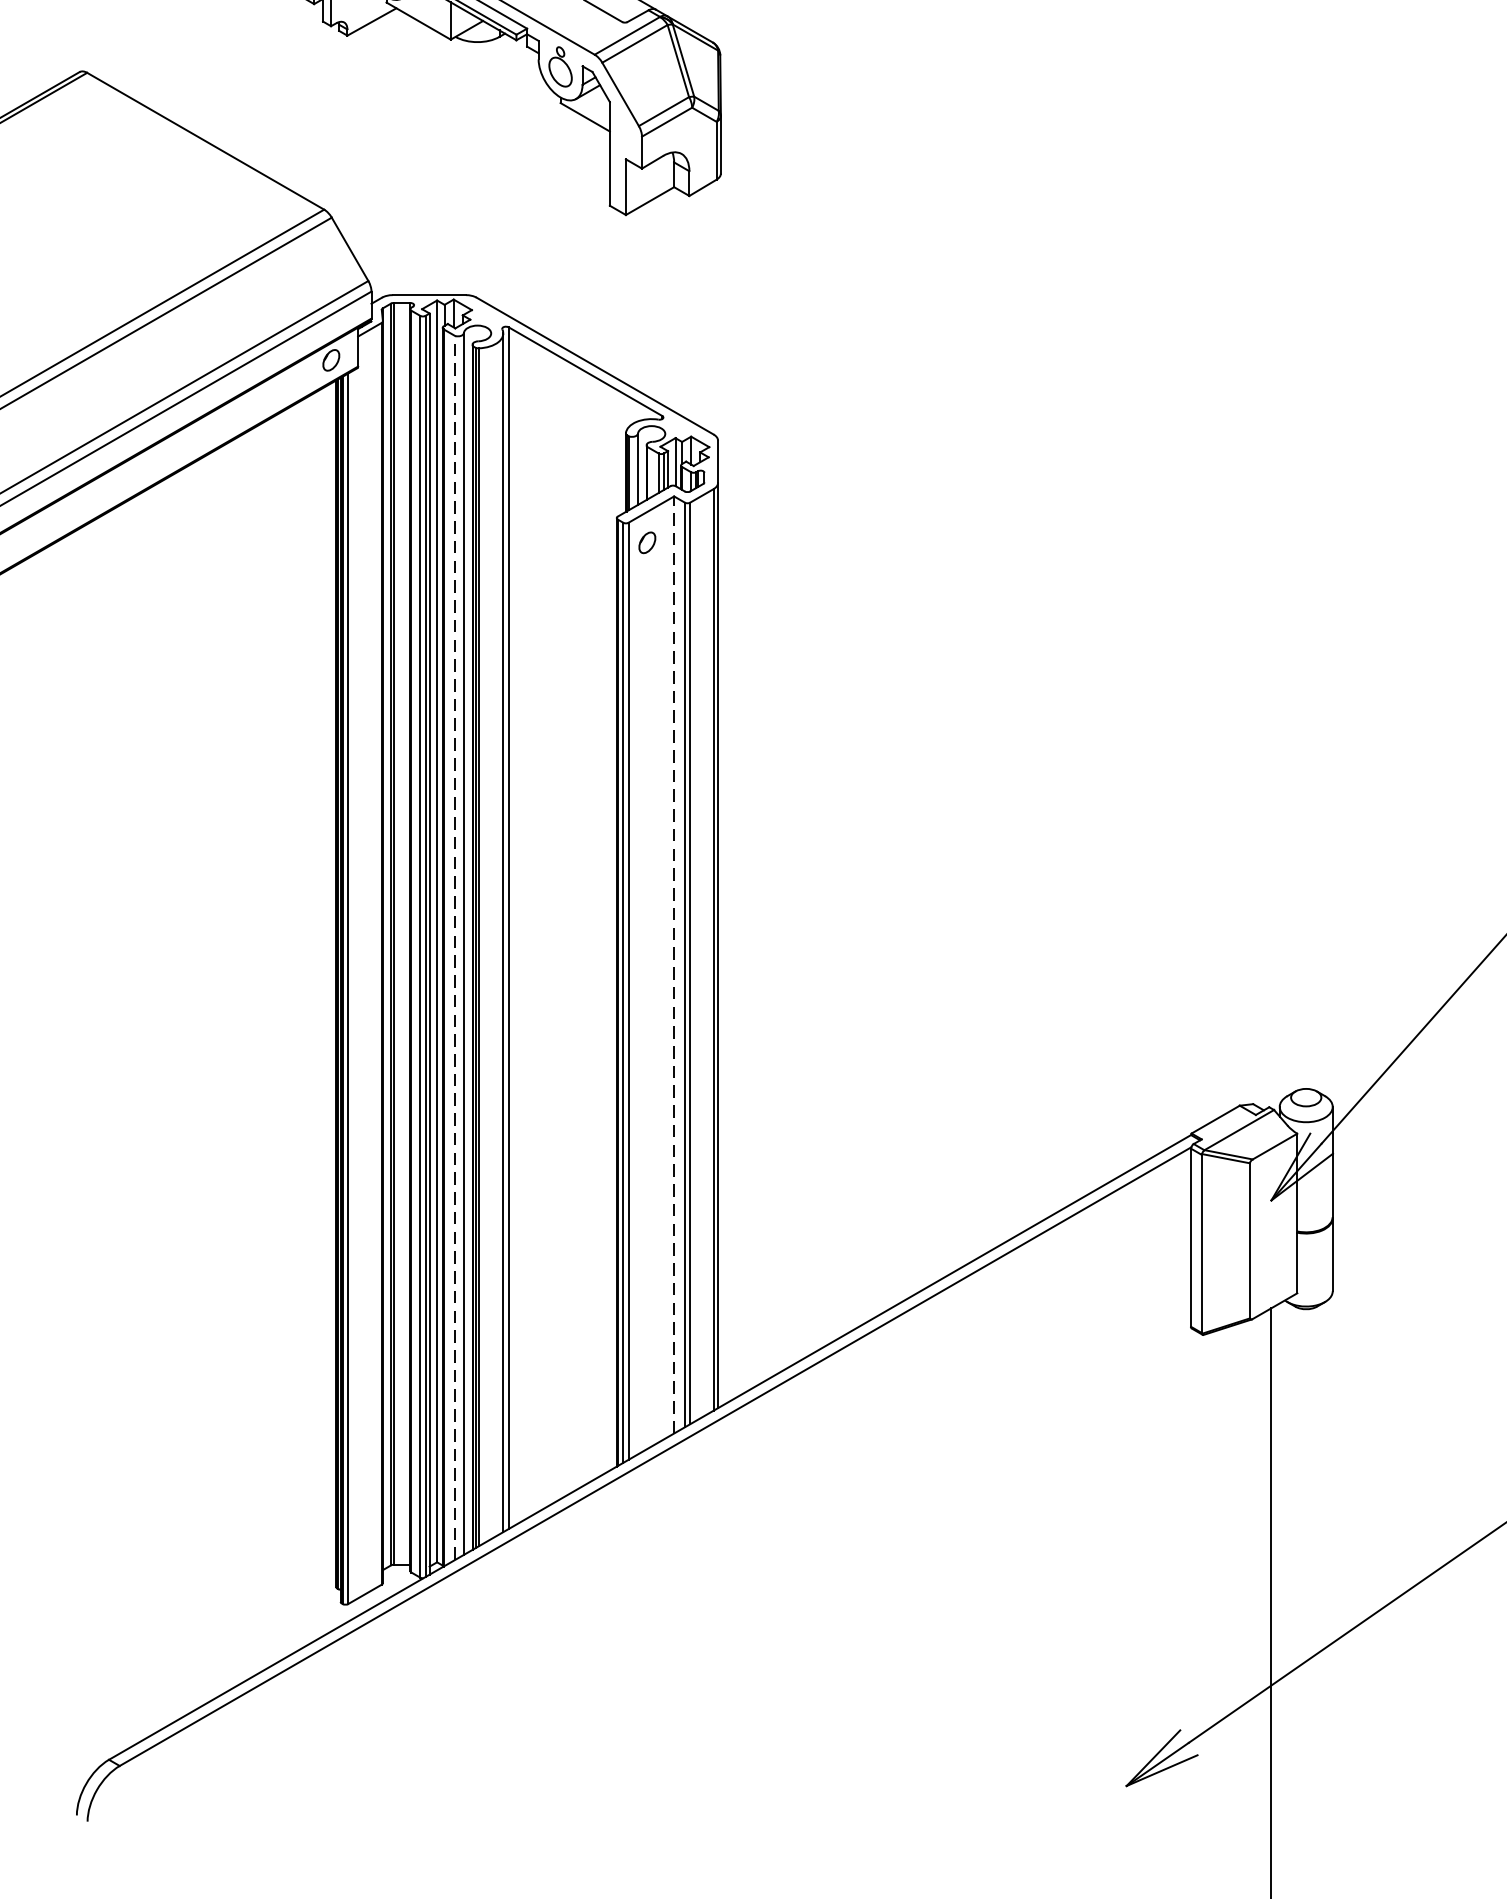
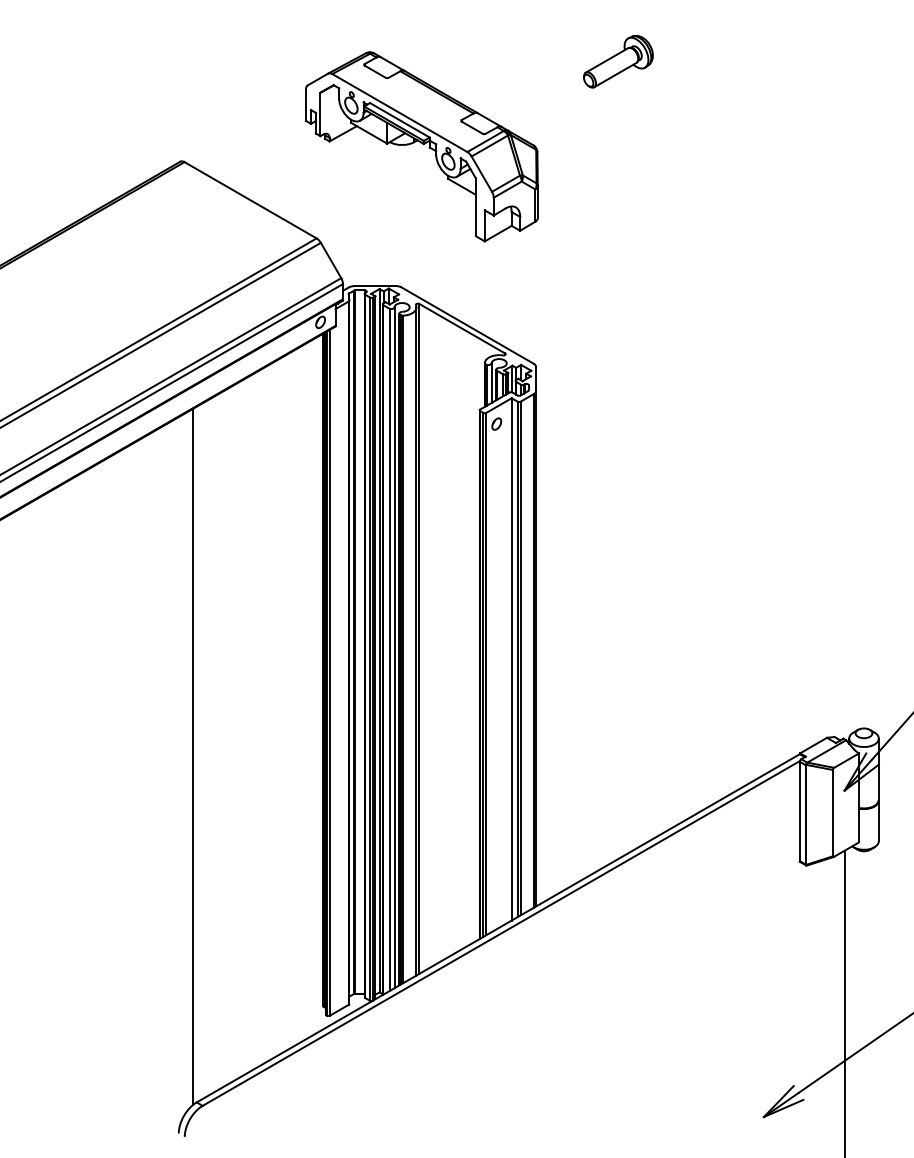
line: (454, 947) -> (389, 649), dashed -> solid
line: (673, 963) -> (511, 658), dashed -> solid
line: (103, 1139) -> (193, 756), added

